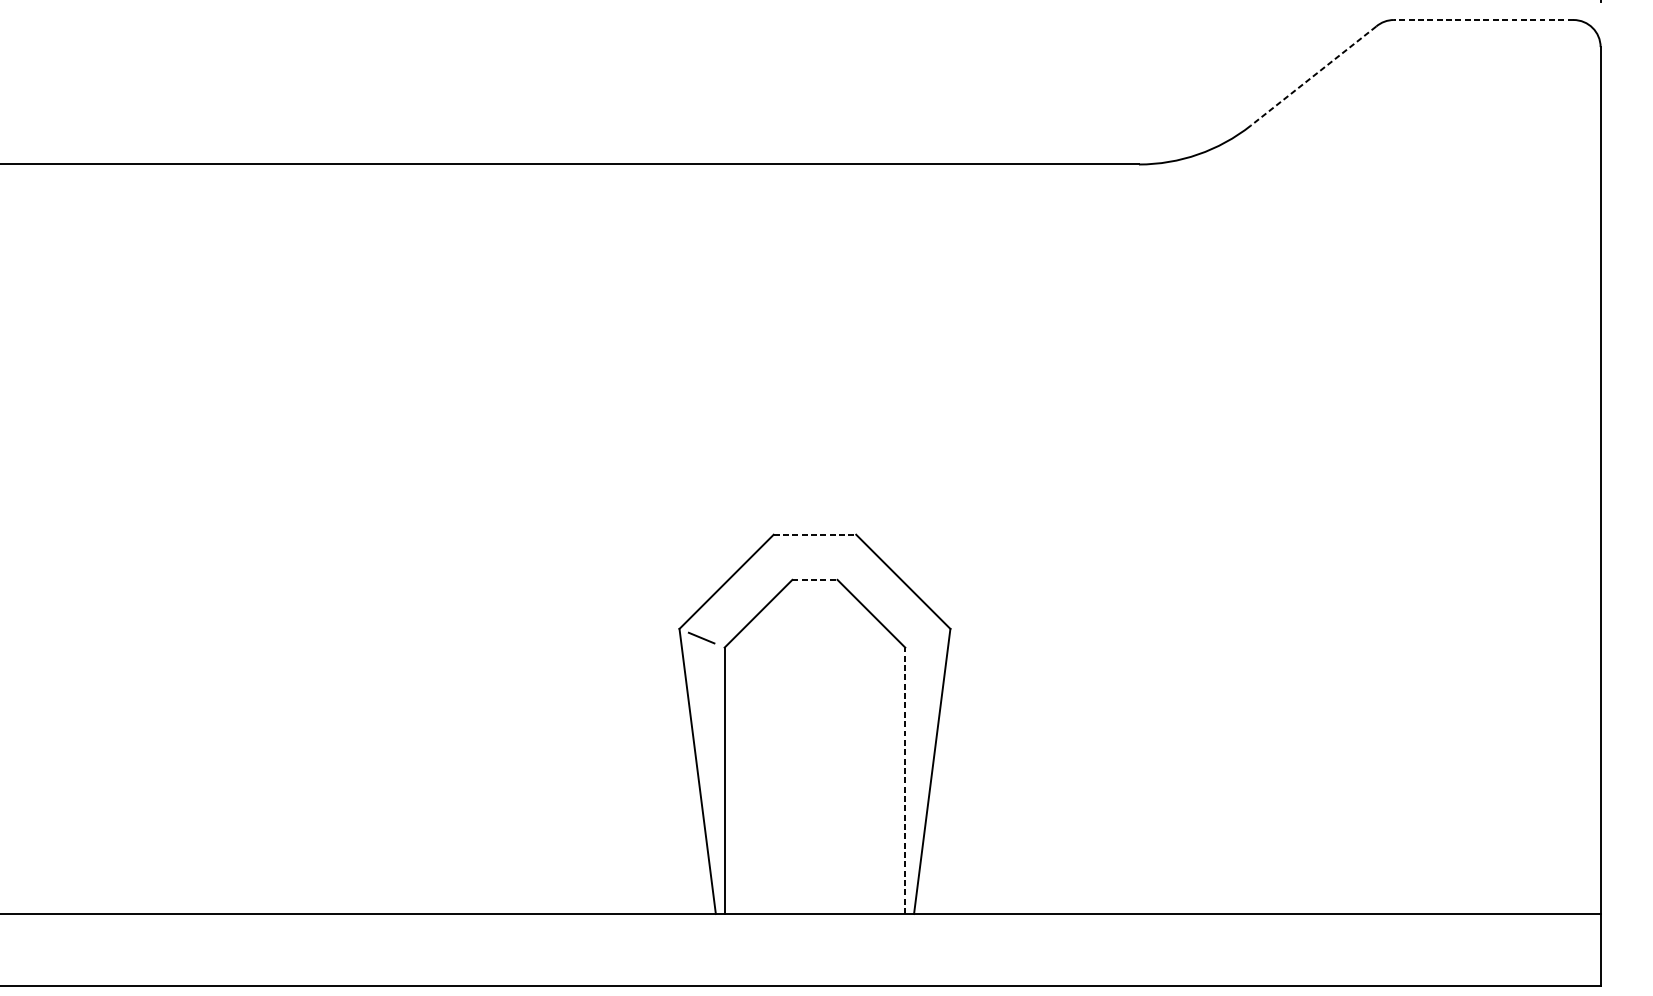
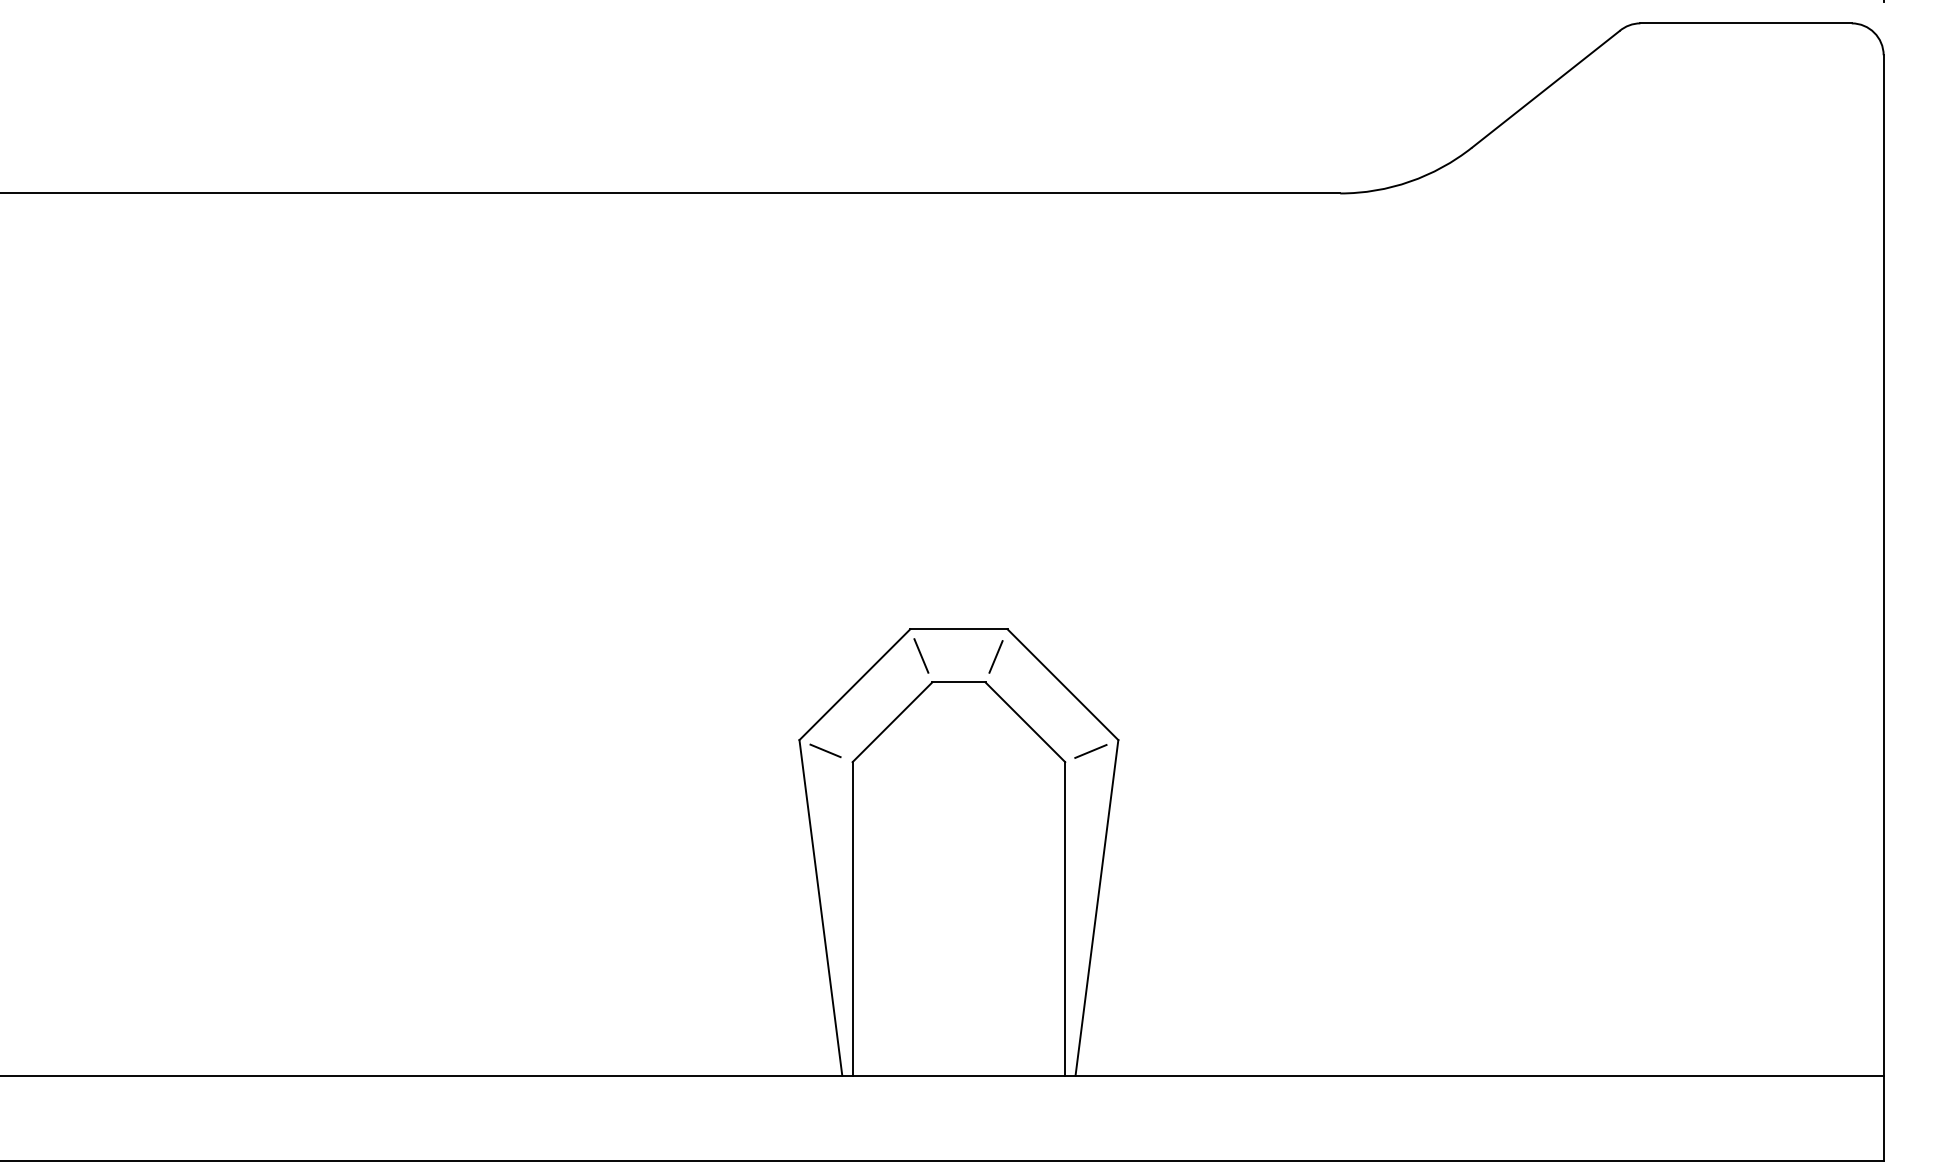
line: (1484, 20) -> (1746, 23), dashed -> solid
line: (1313, 76) -> (1545, 89), dashed -> solid
line: (814, 534) -> (958, 629), dashed -> solid
line: (783, 557) -> (921, 655), added
line: (846, 557) -> (995, 656), added
line: (814, 579) -> (958, 682), dashed -> solid
line: (926, 638) -> (1090, 751), added
line: (905, 780) -> (1065, 918), dashed -> solid

